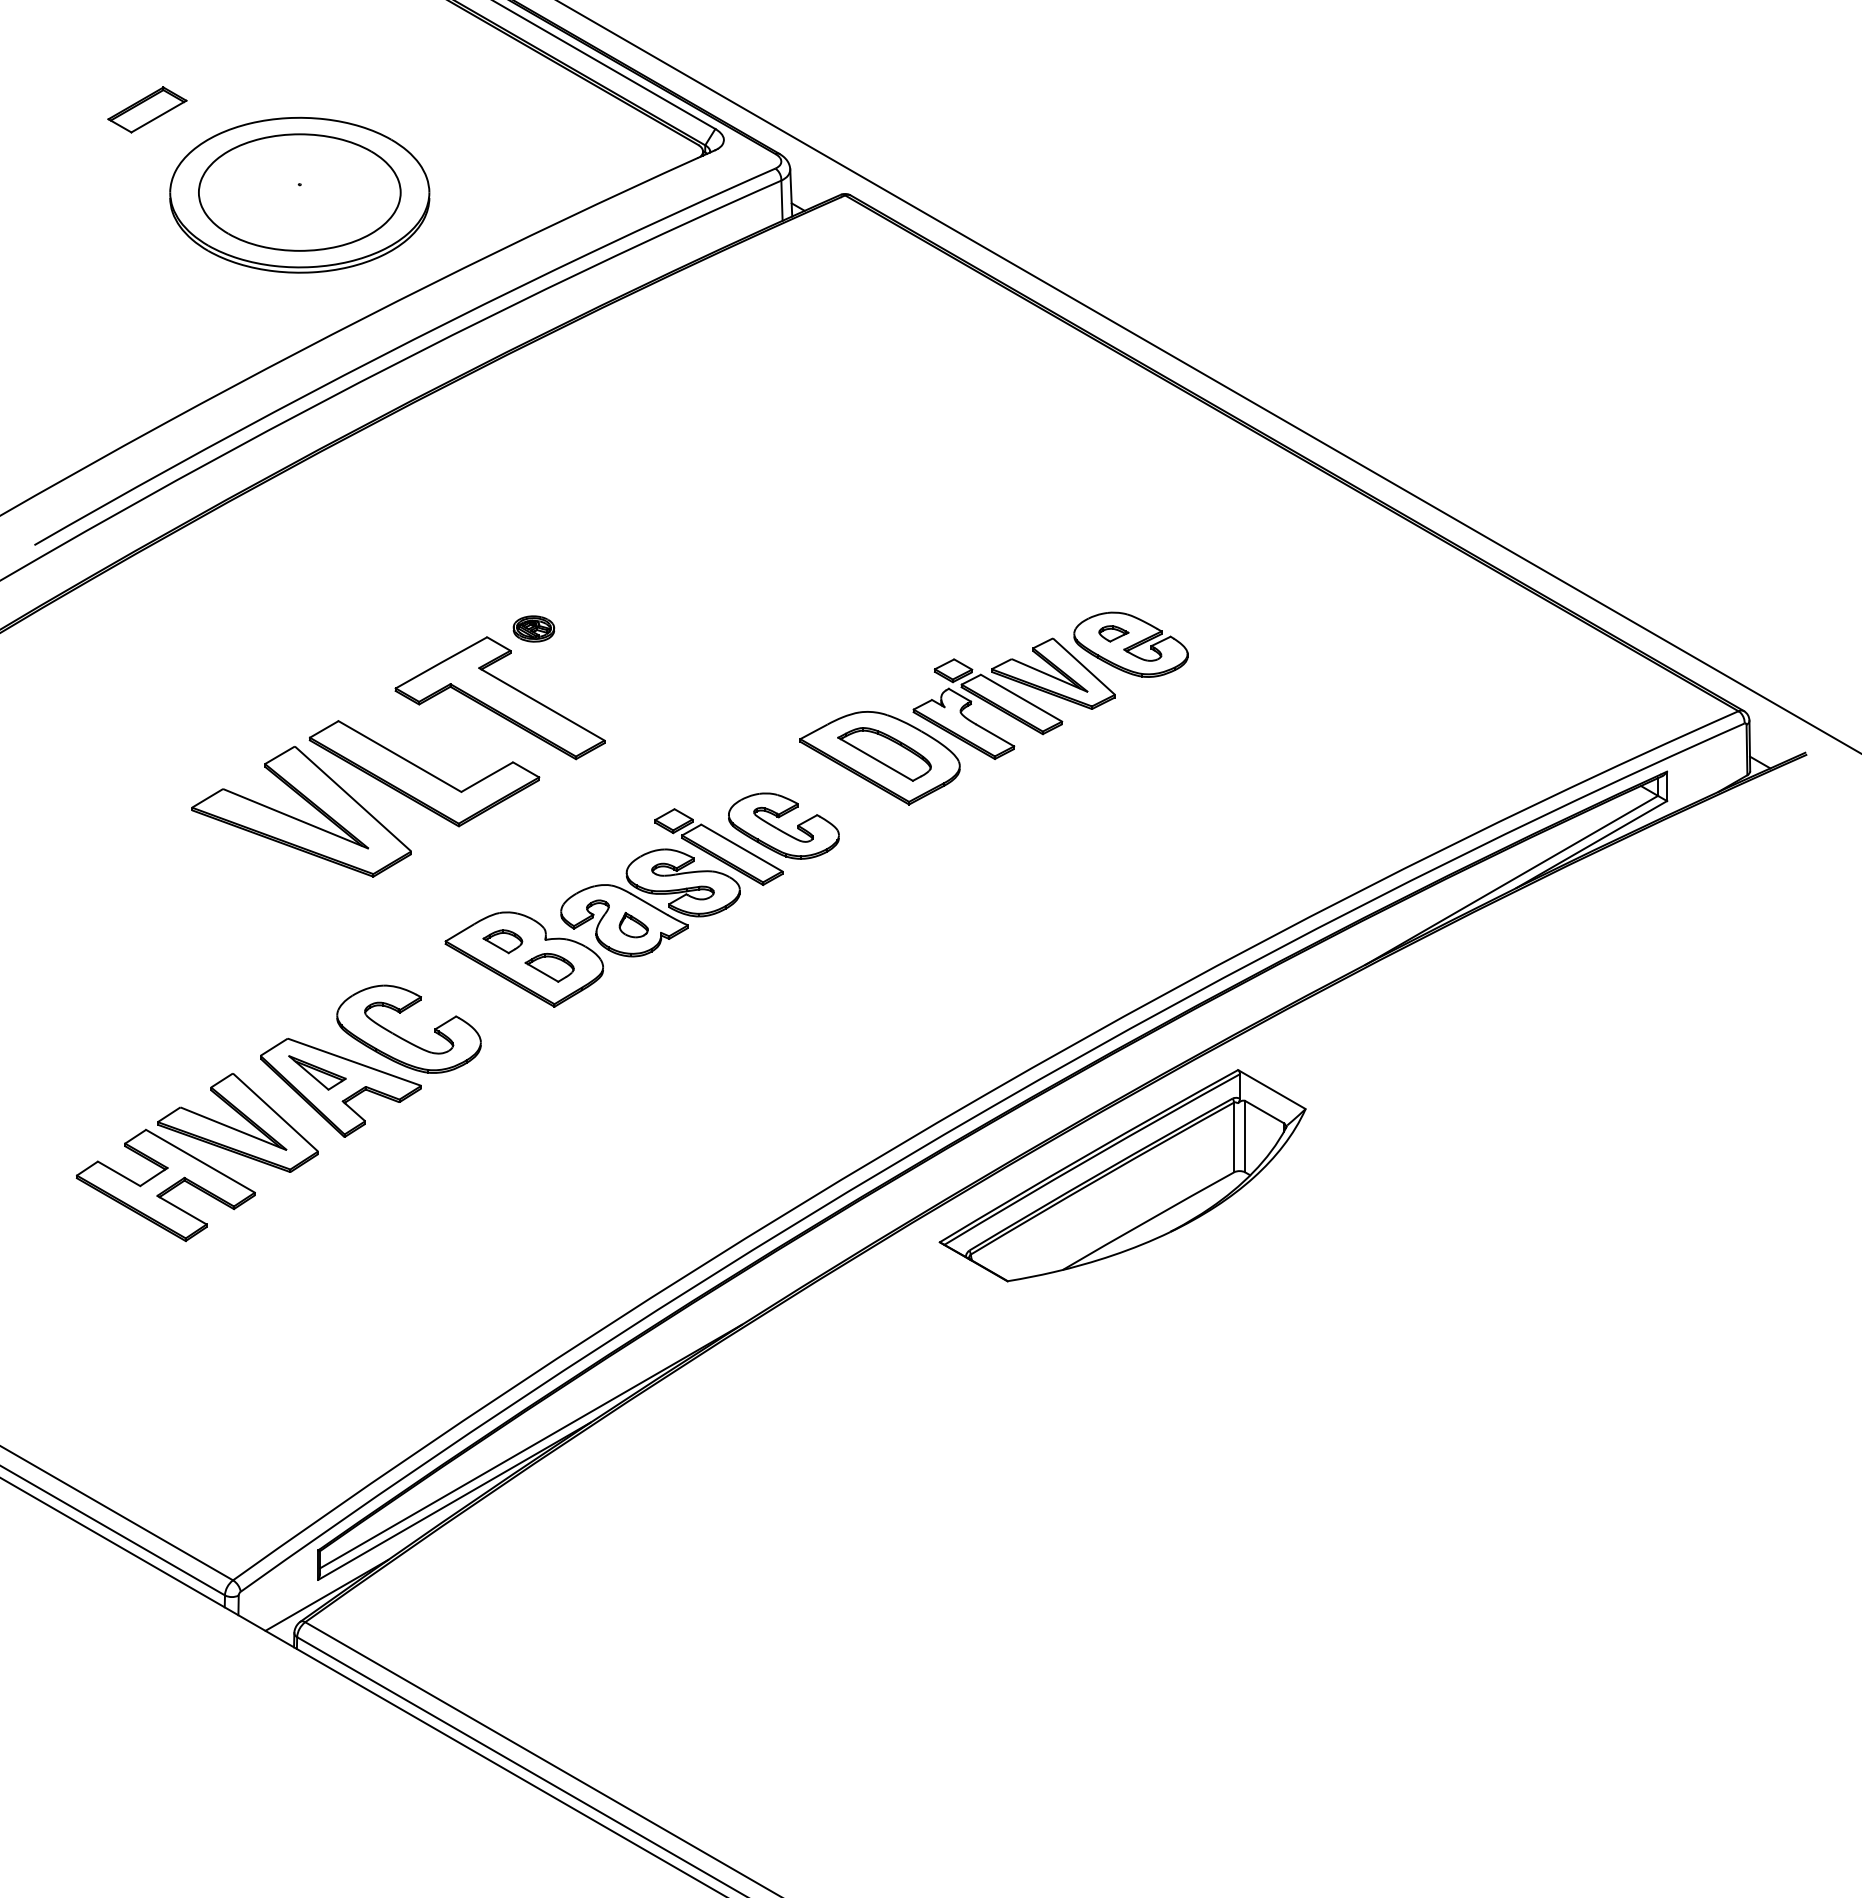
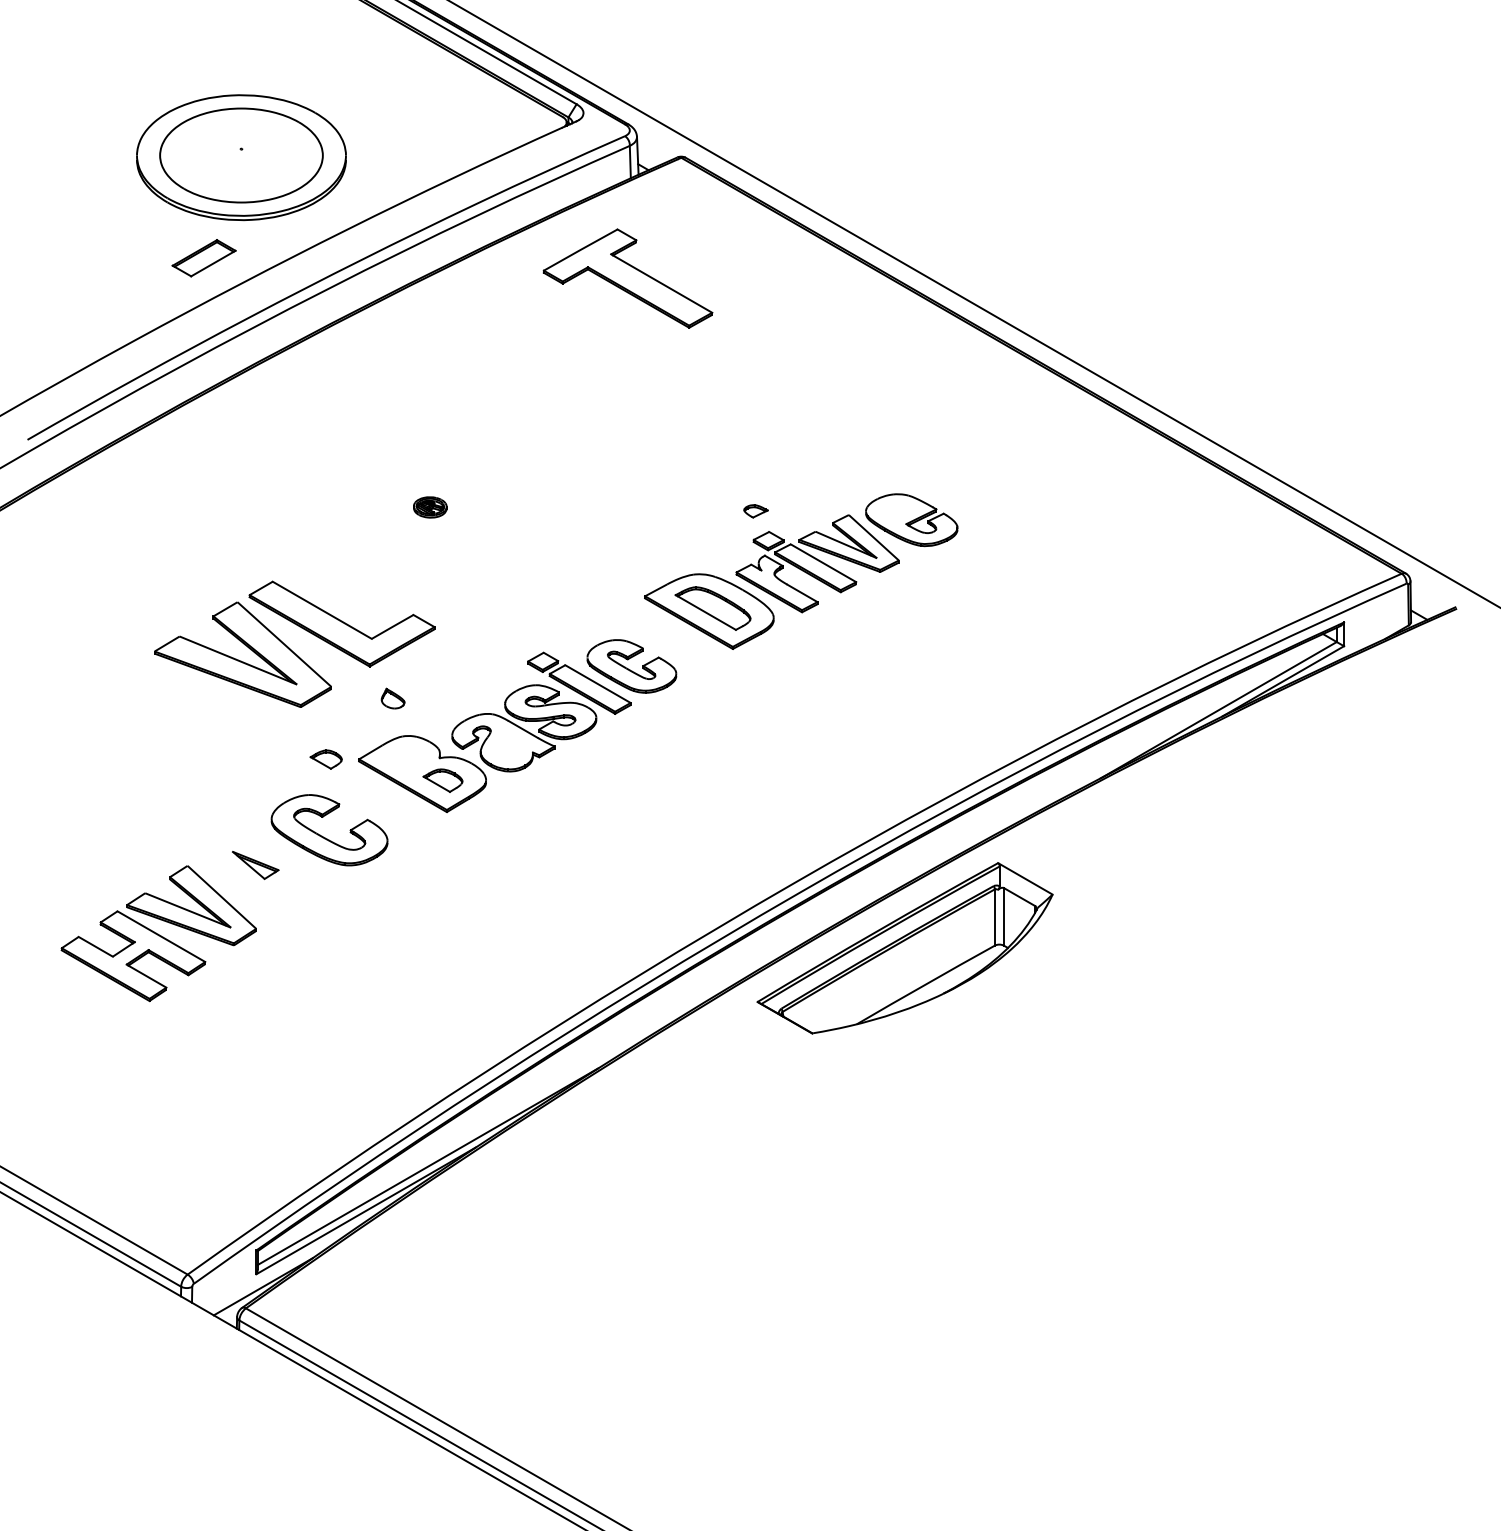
part: (147, 109) -> (204, 257), moved
part: (1113, 633) -> (755, 511), moved
part: (499, 698) -> (627, 278), moved
part: (633, 924) -> (392, 698), moved
part: (502, 941) -> (325, 759), moved
part: (340, 1087) -> (274, 877), removed

